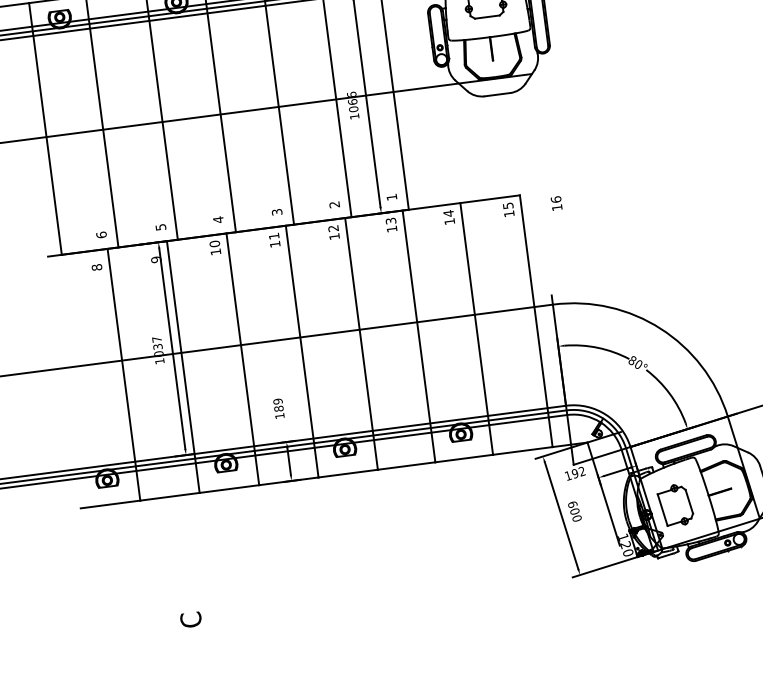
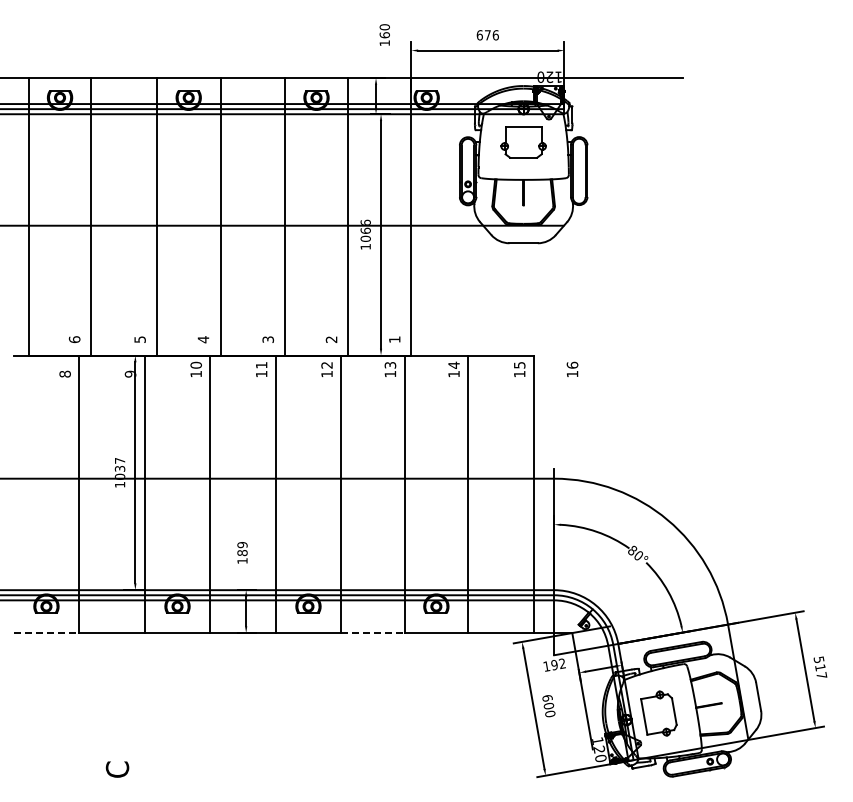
line: (406, 466) -> (372, 633), solid -> dashed
line: (110, 504) -> (46, 633), solid -> dashed

